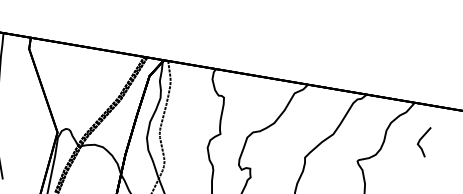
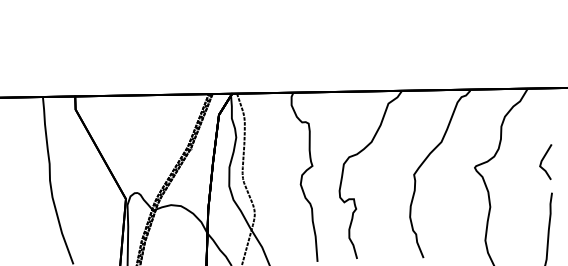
line: (421, 139) -> (543, 160), moved

